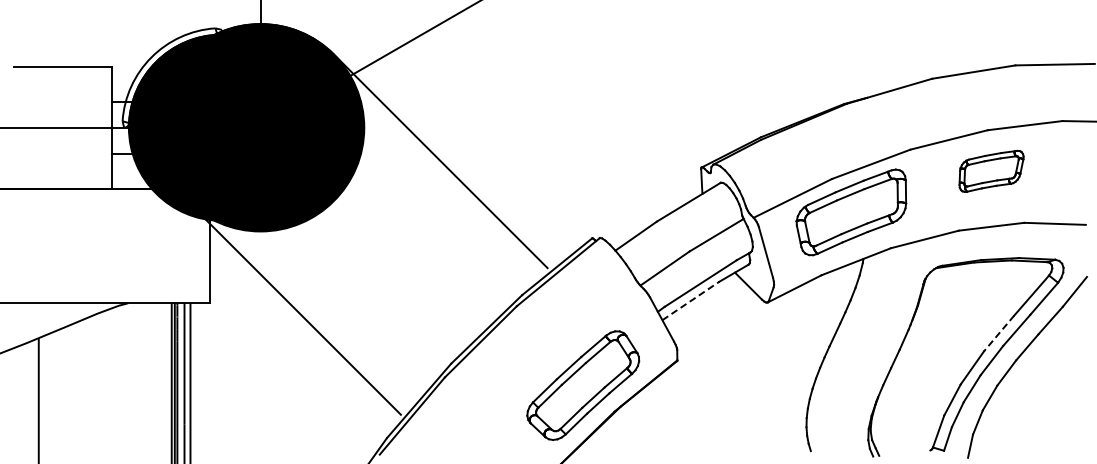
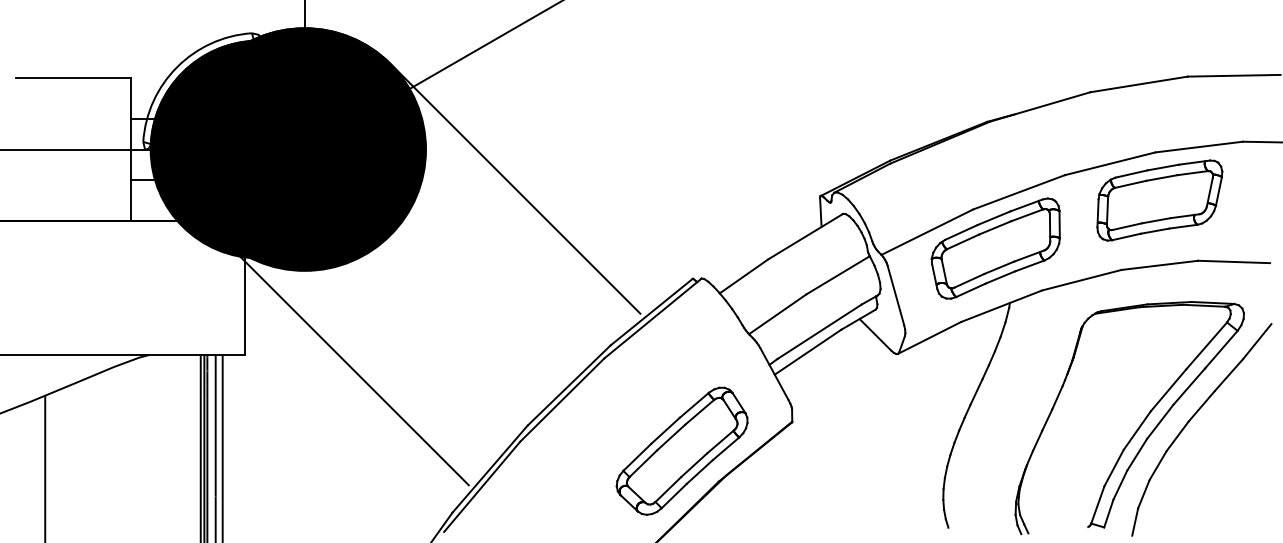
part: (991, 171) -> (1159, 200), size x1.67
line: (691, 300) -> (808, 351), dashed -> solid
line: (998, 333) -> (1167, 390), dashed -> solid

